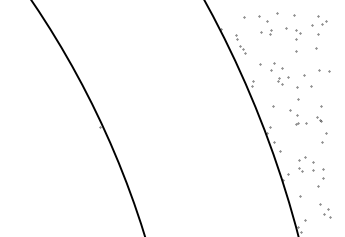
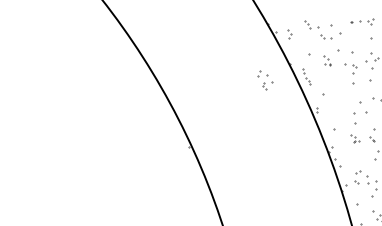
part: (265, 24) -> (327, 60), size x0.6
part: (280, 74) -> (265, 80), moved
part: (297, 117) -> (354, 138), size x0.6

